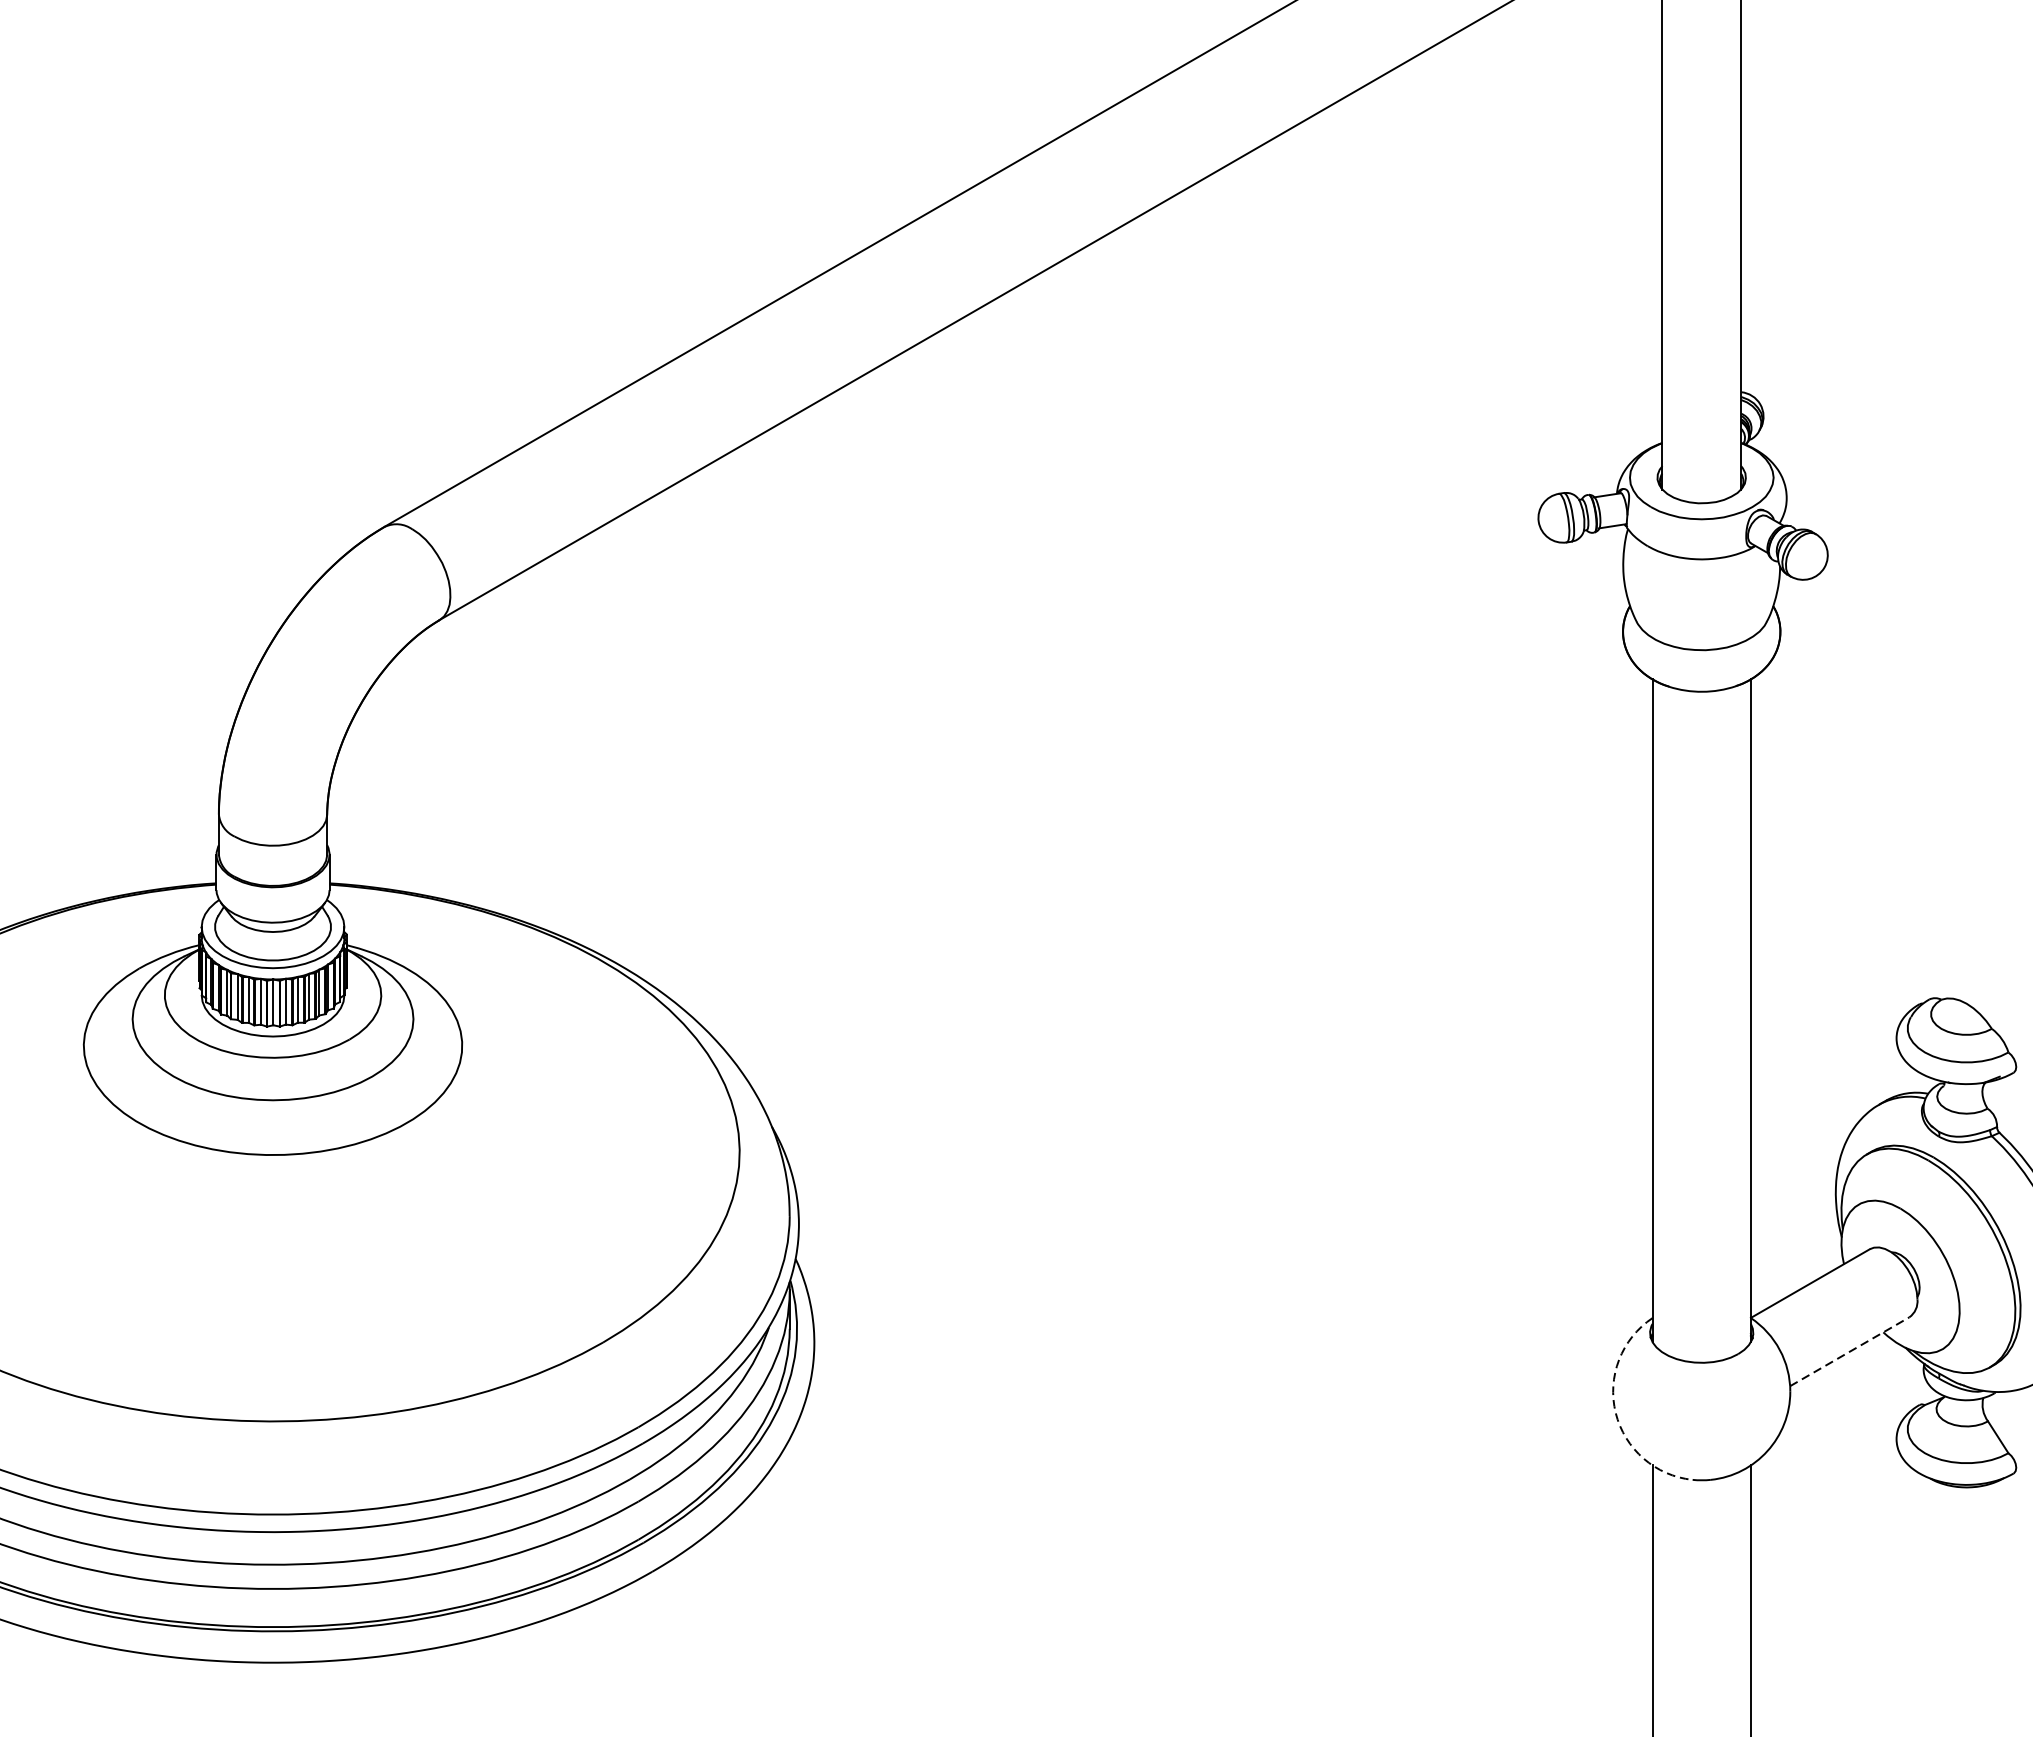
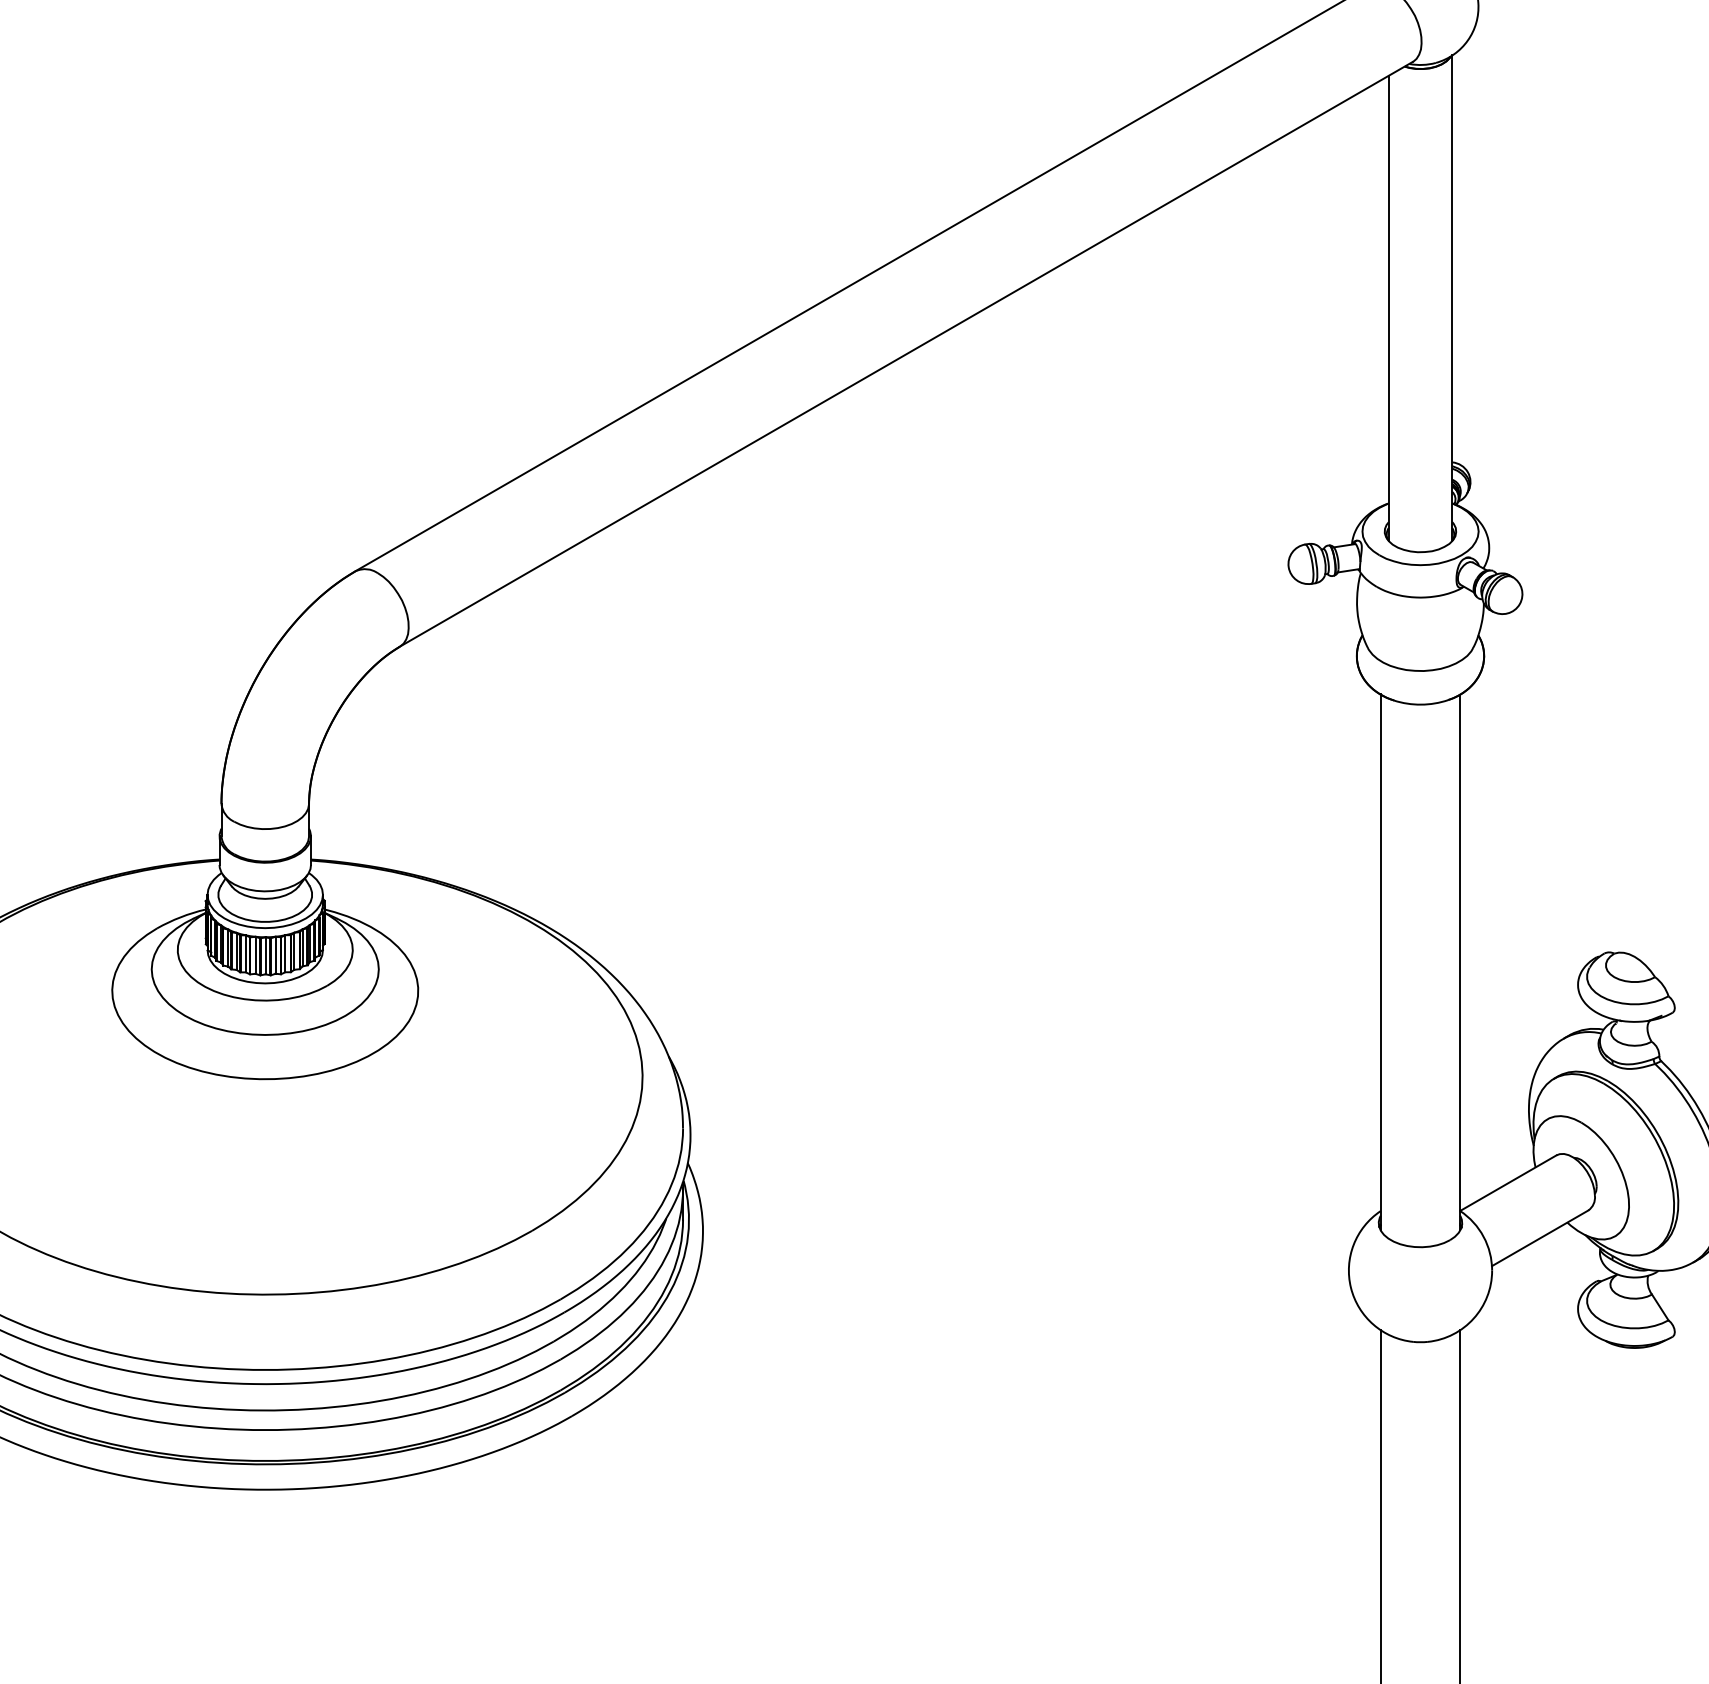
line: (1850, 1352) -> (1540, 1238), dashed -> solid
arc: (1615, 1412) -> (1350, 1287), dashed -> solid

